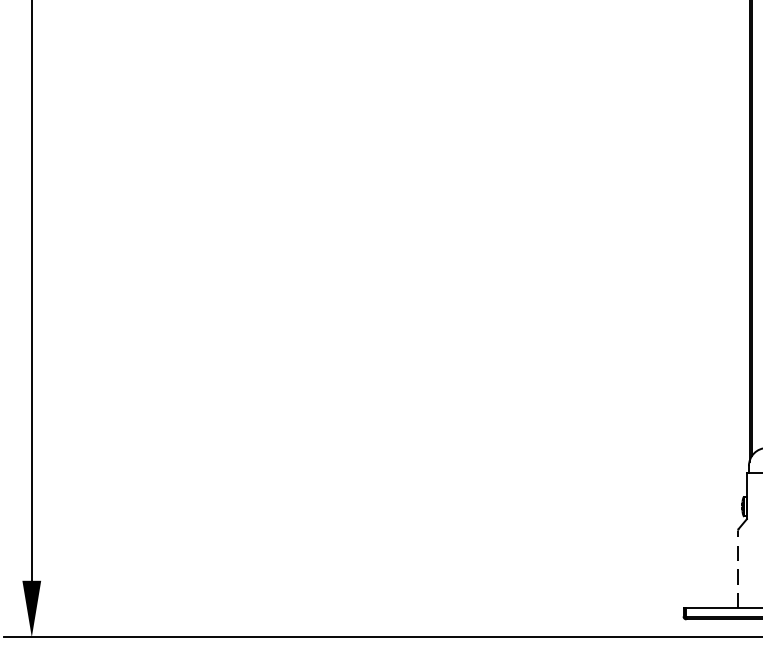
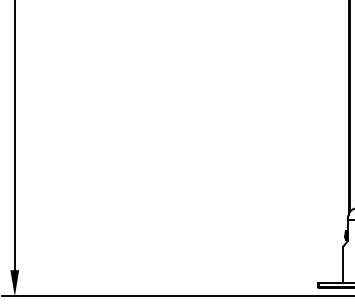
line: (738, 568) -> (343, 264), dashed -> solid

